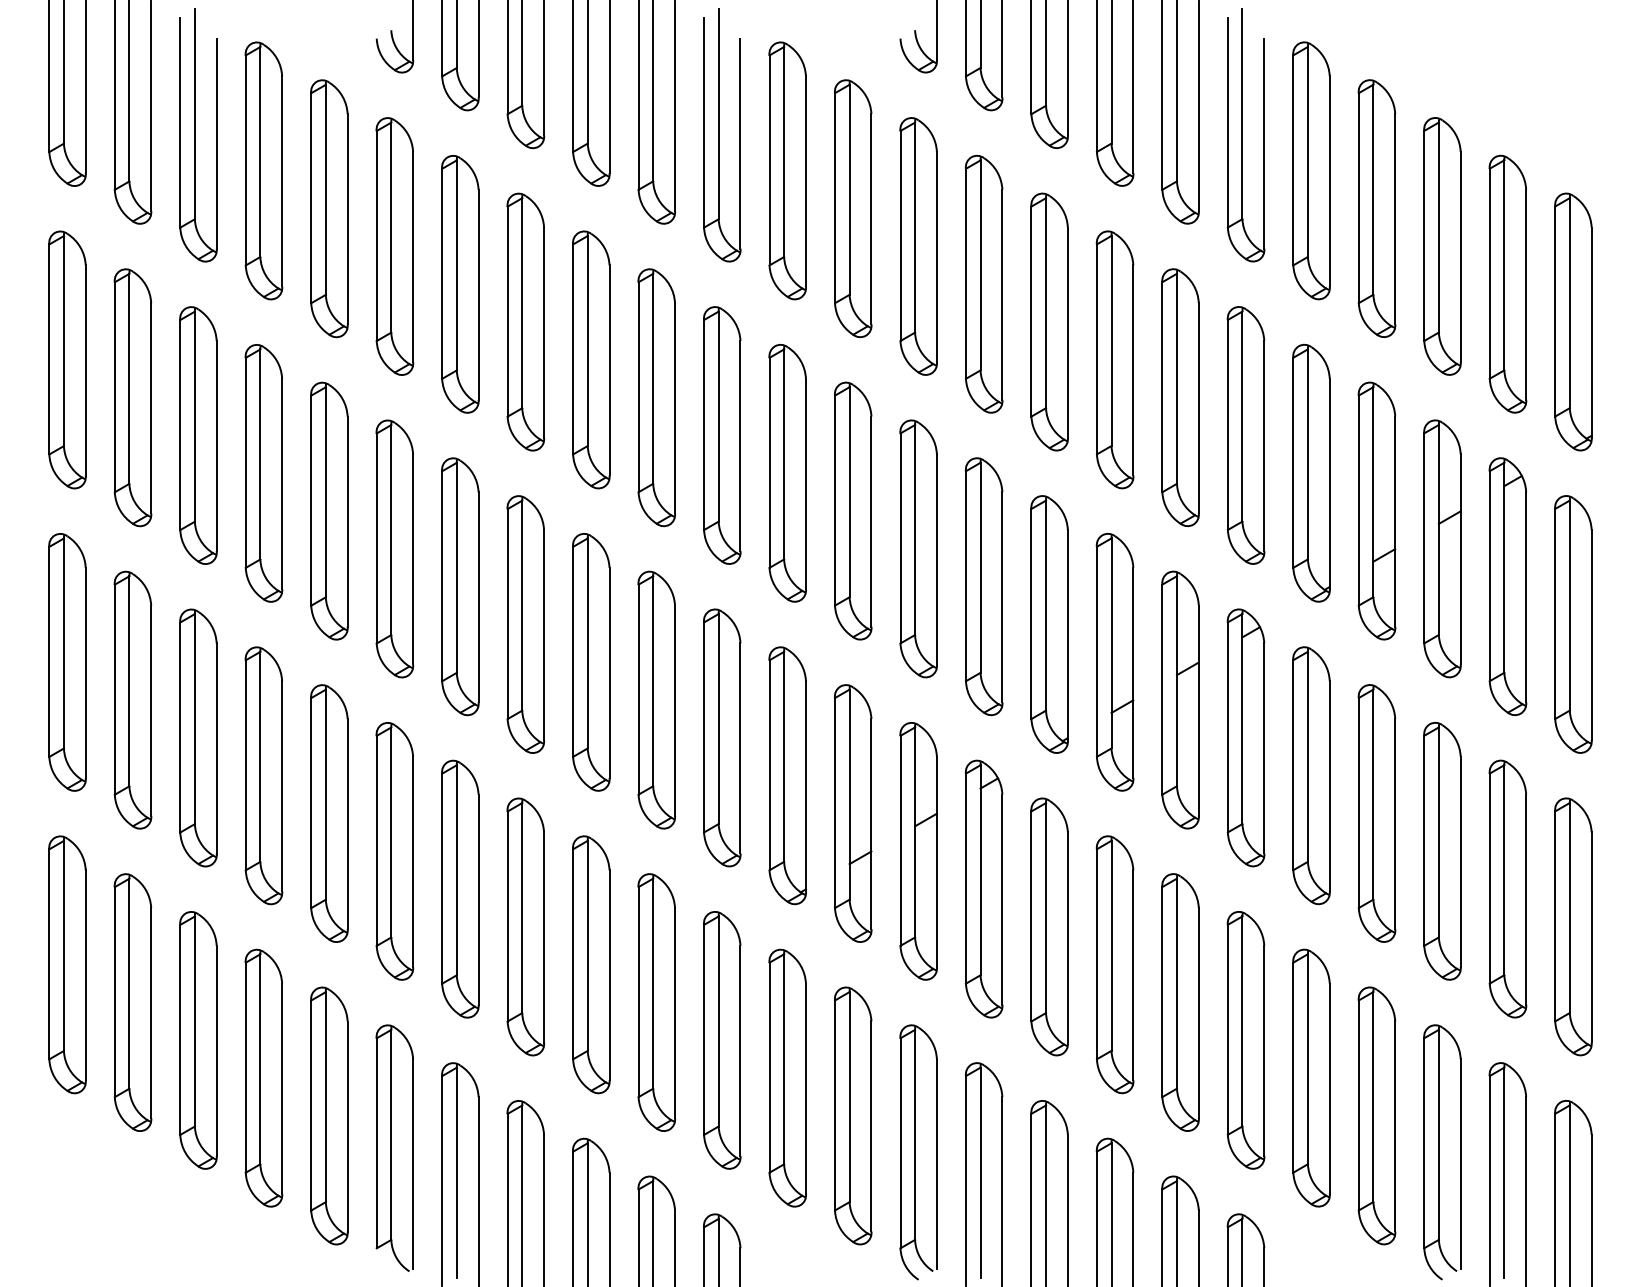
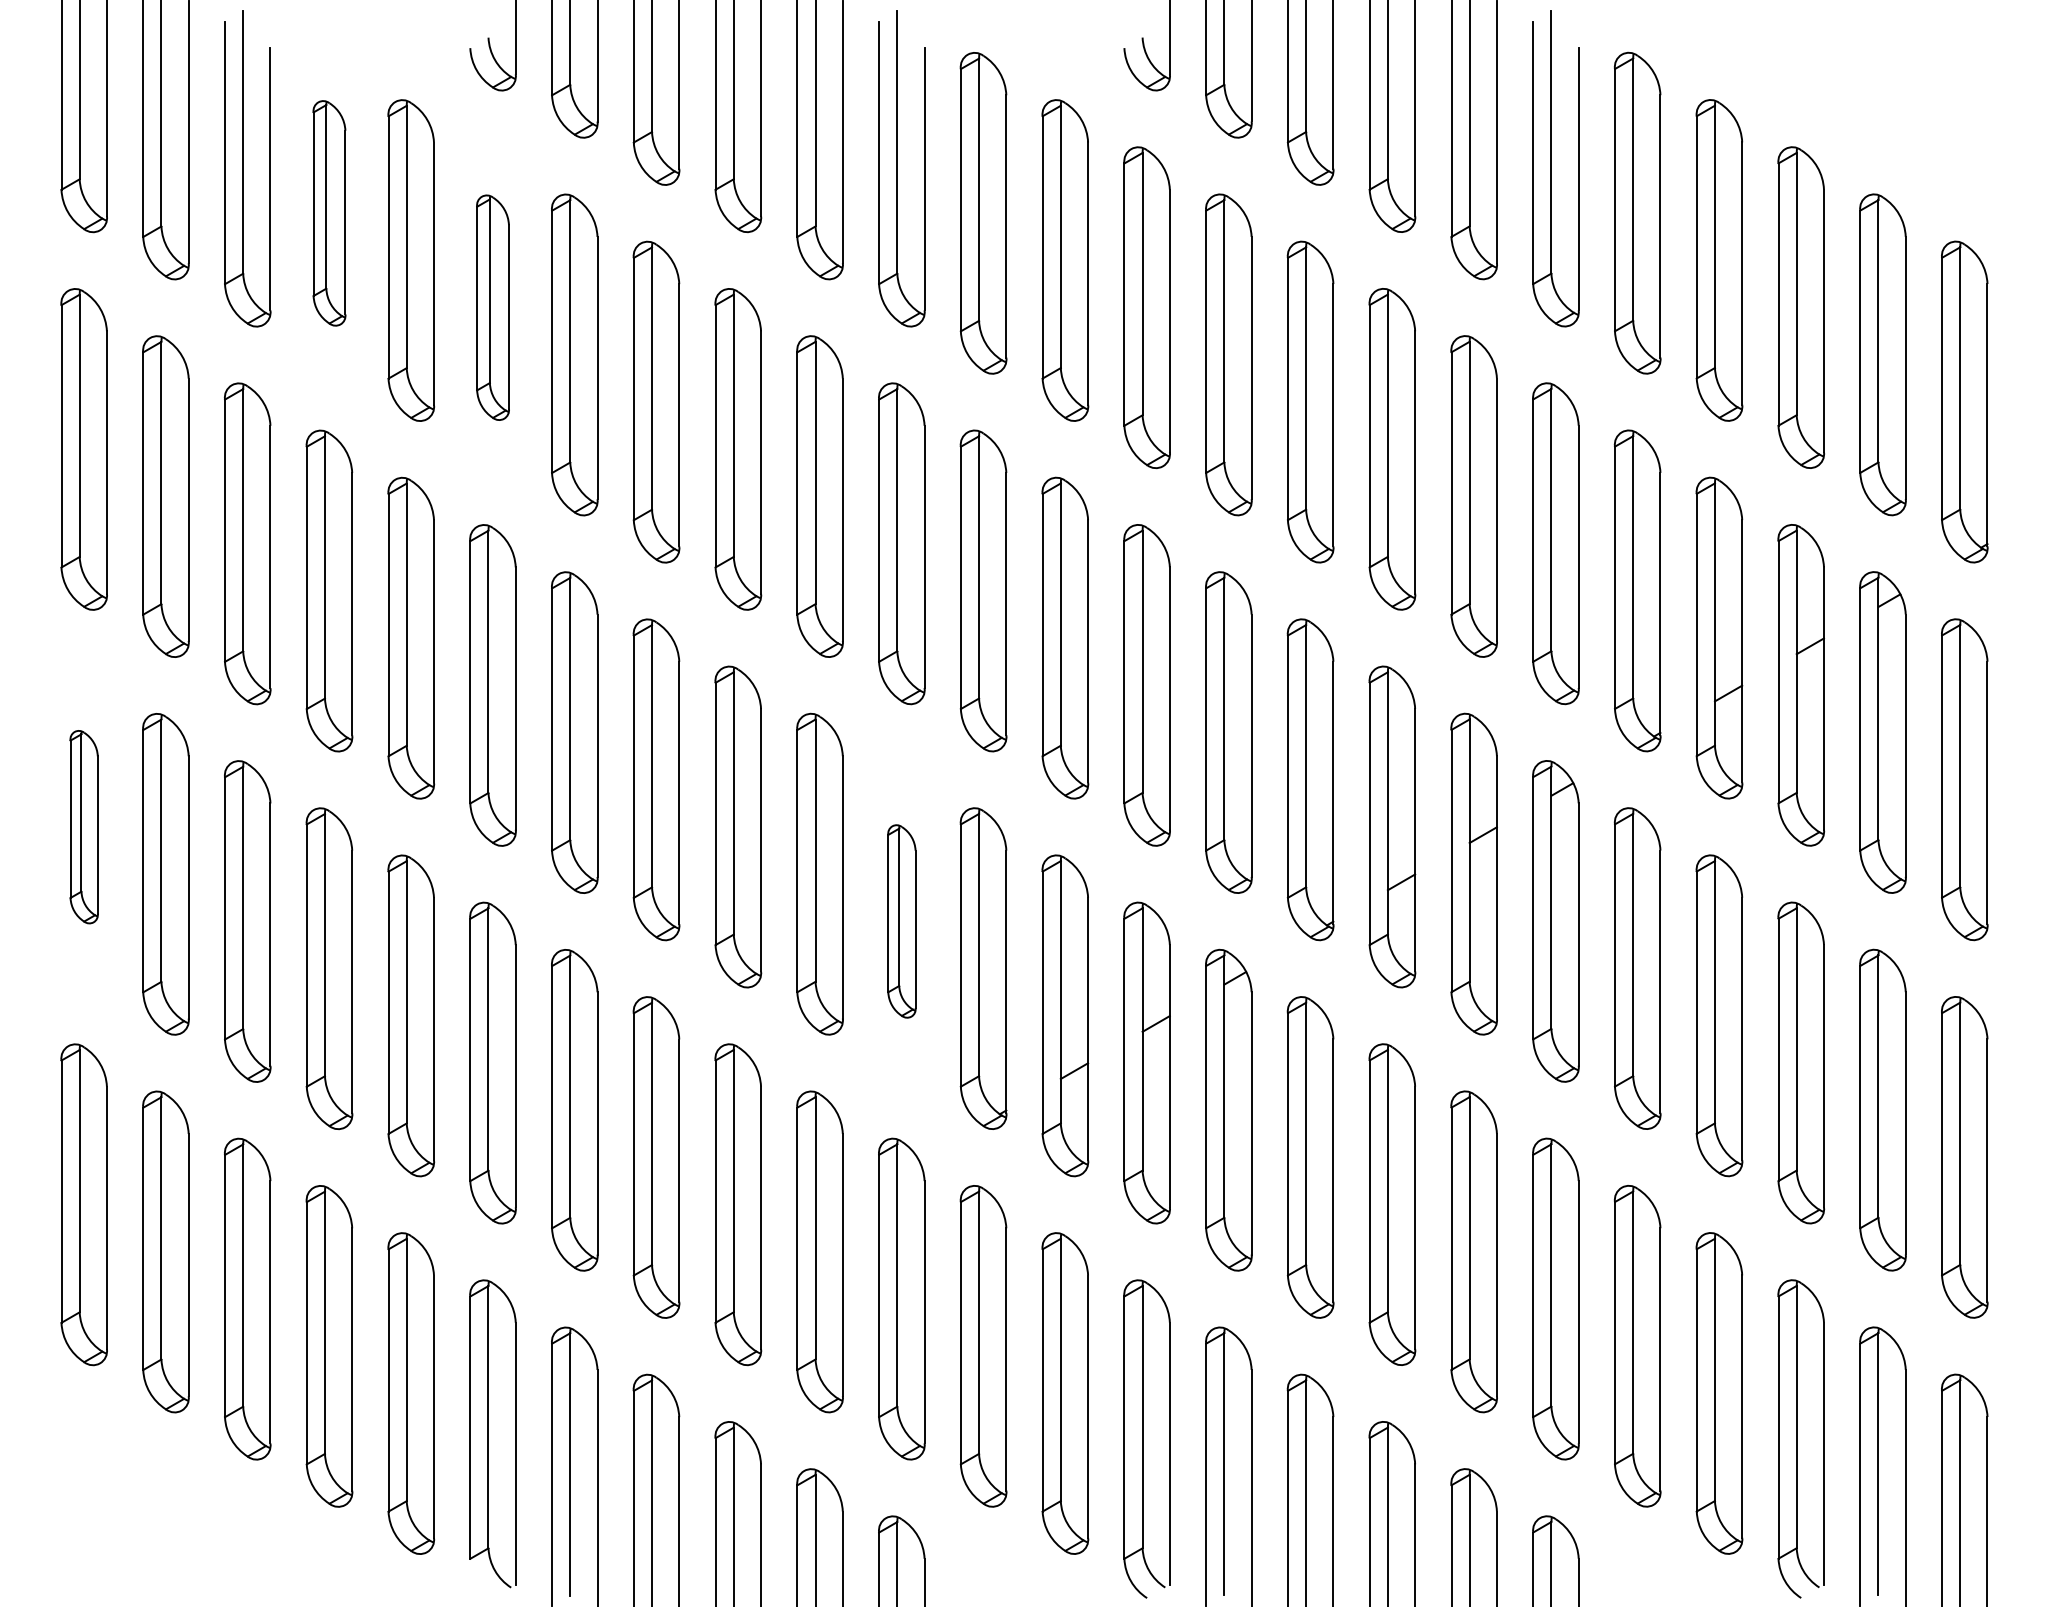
part: (263, 170) -> (328, 212), size x0.7
part: (394, 246) -> (492, 307), size x0.7
part: (67, 662) -> (84, 827), size x0.6
part: (722, 737) -> (902, 920), size x0.6

